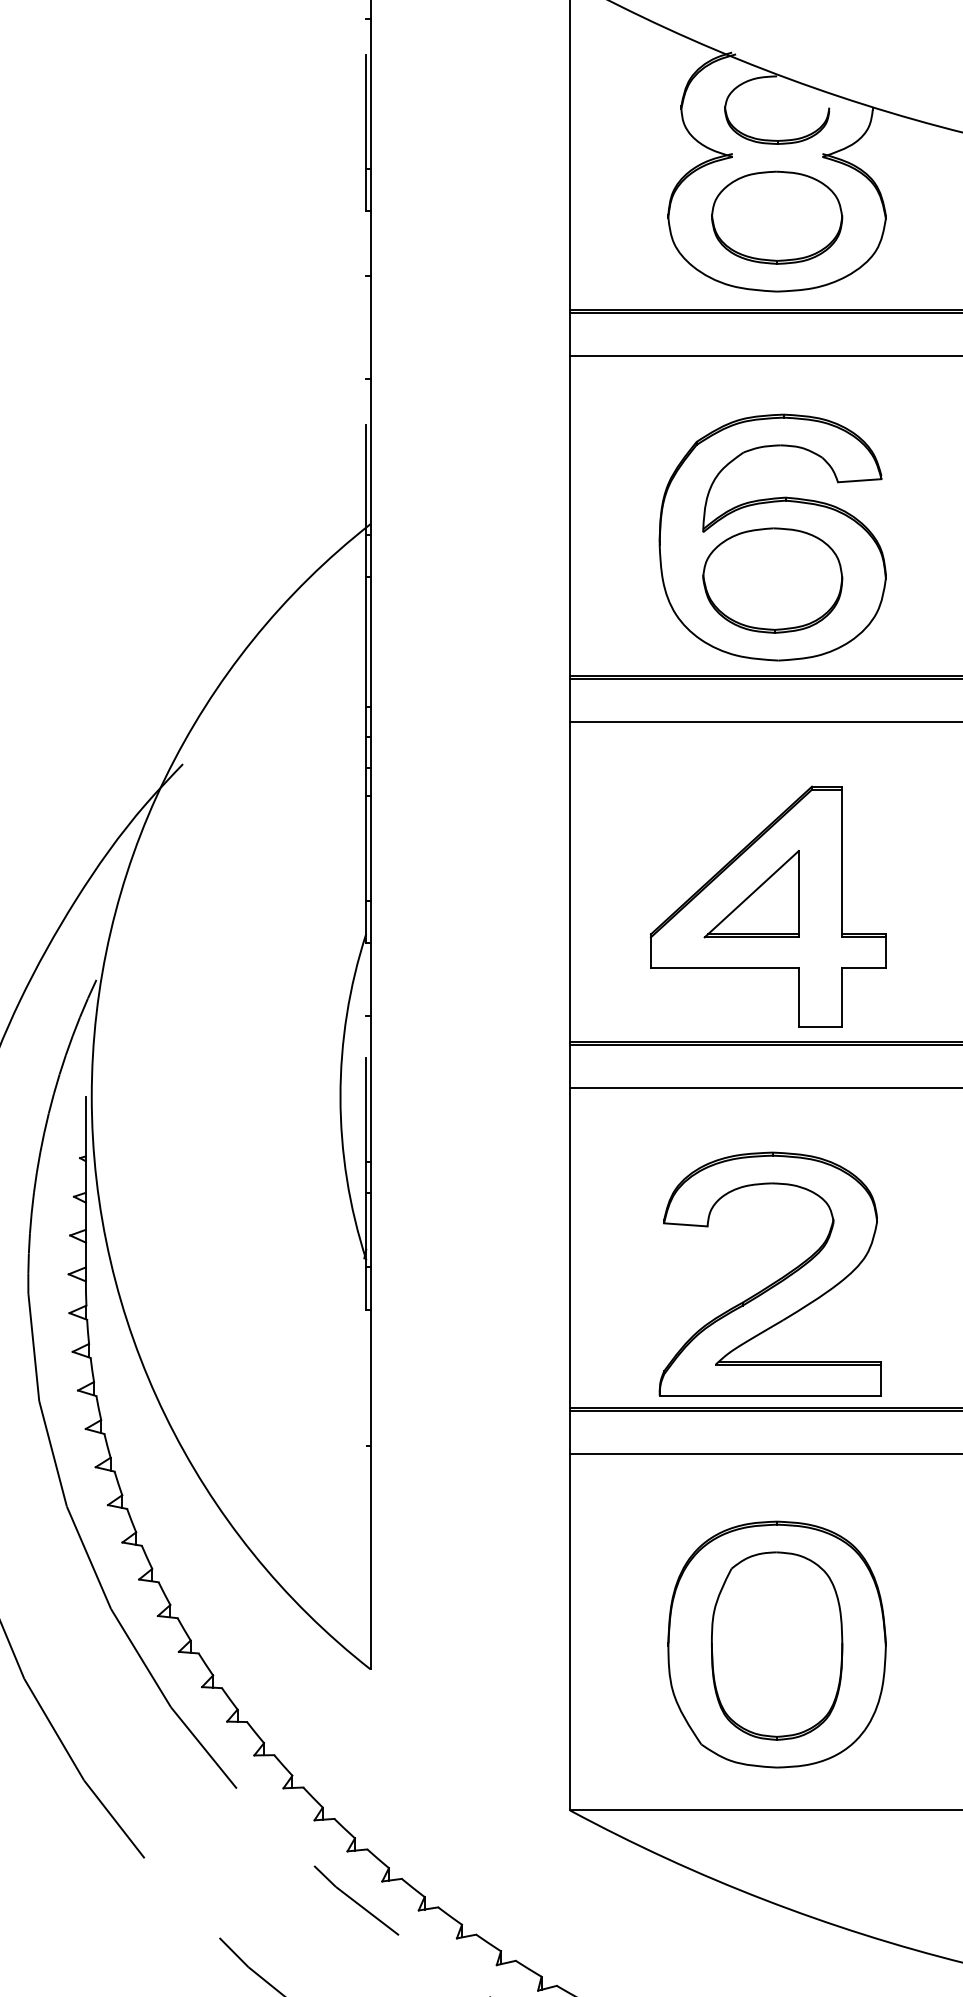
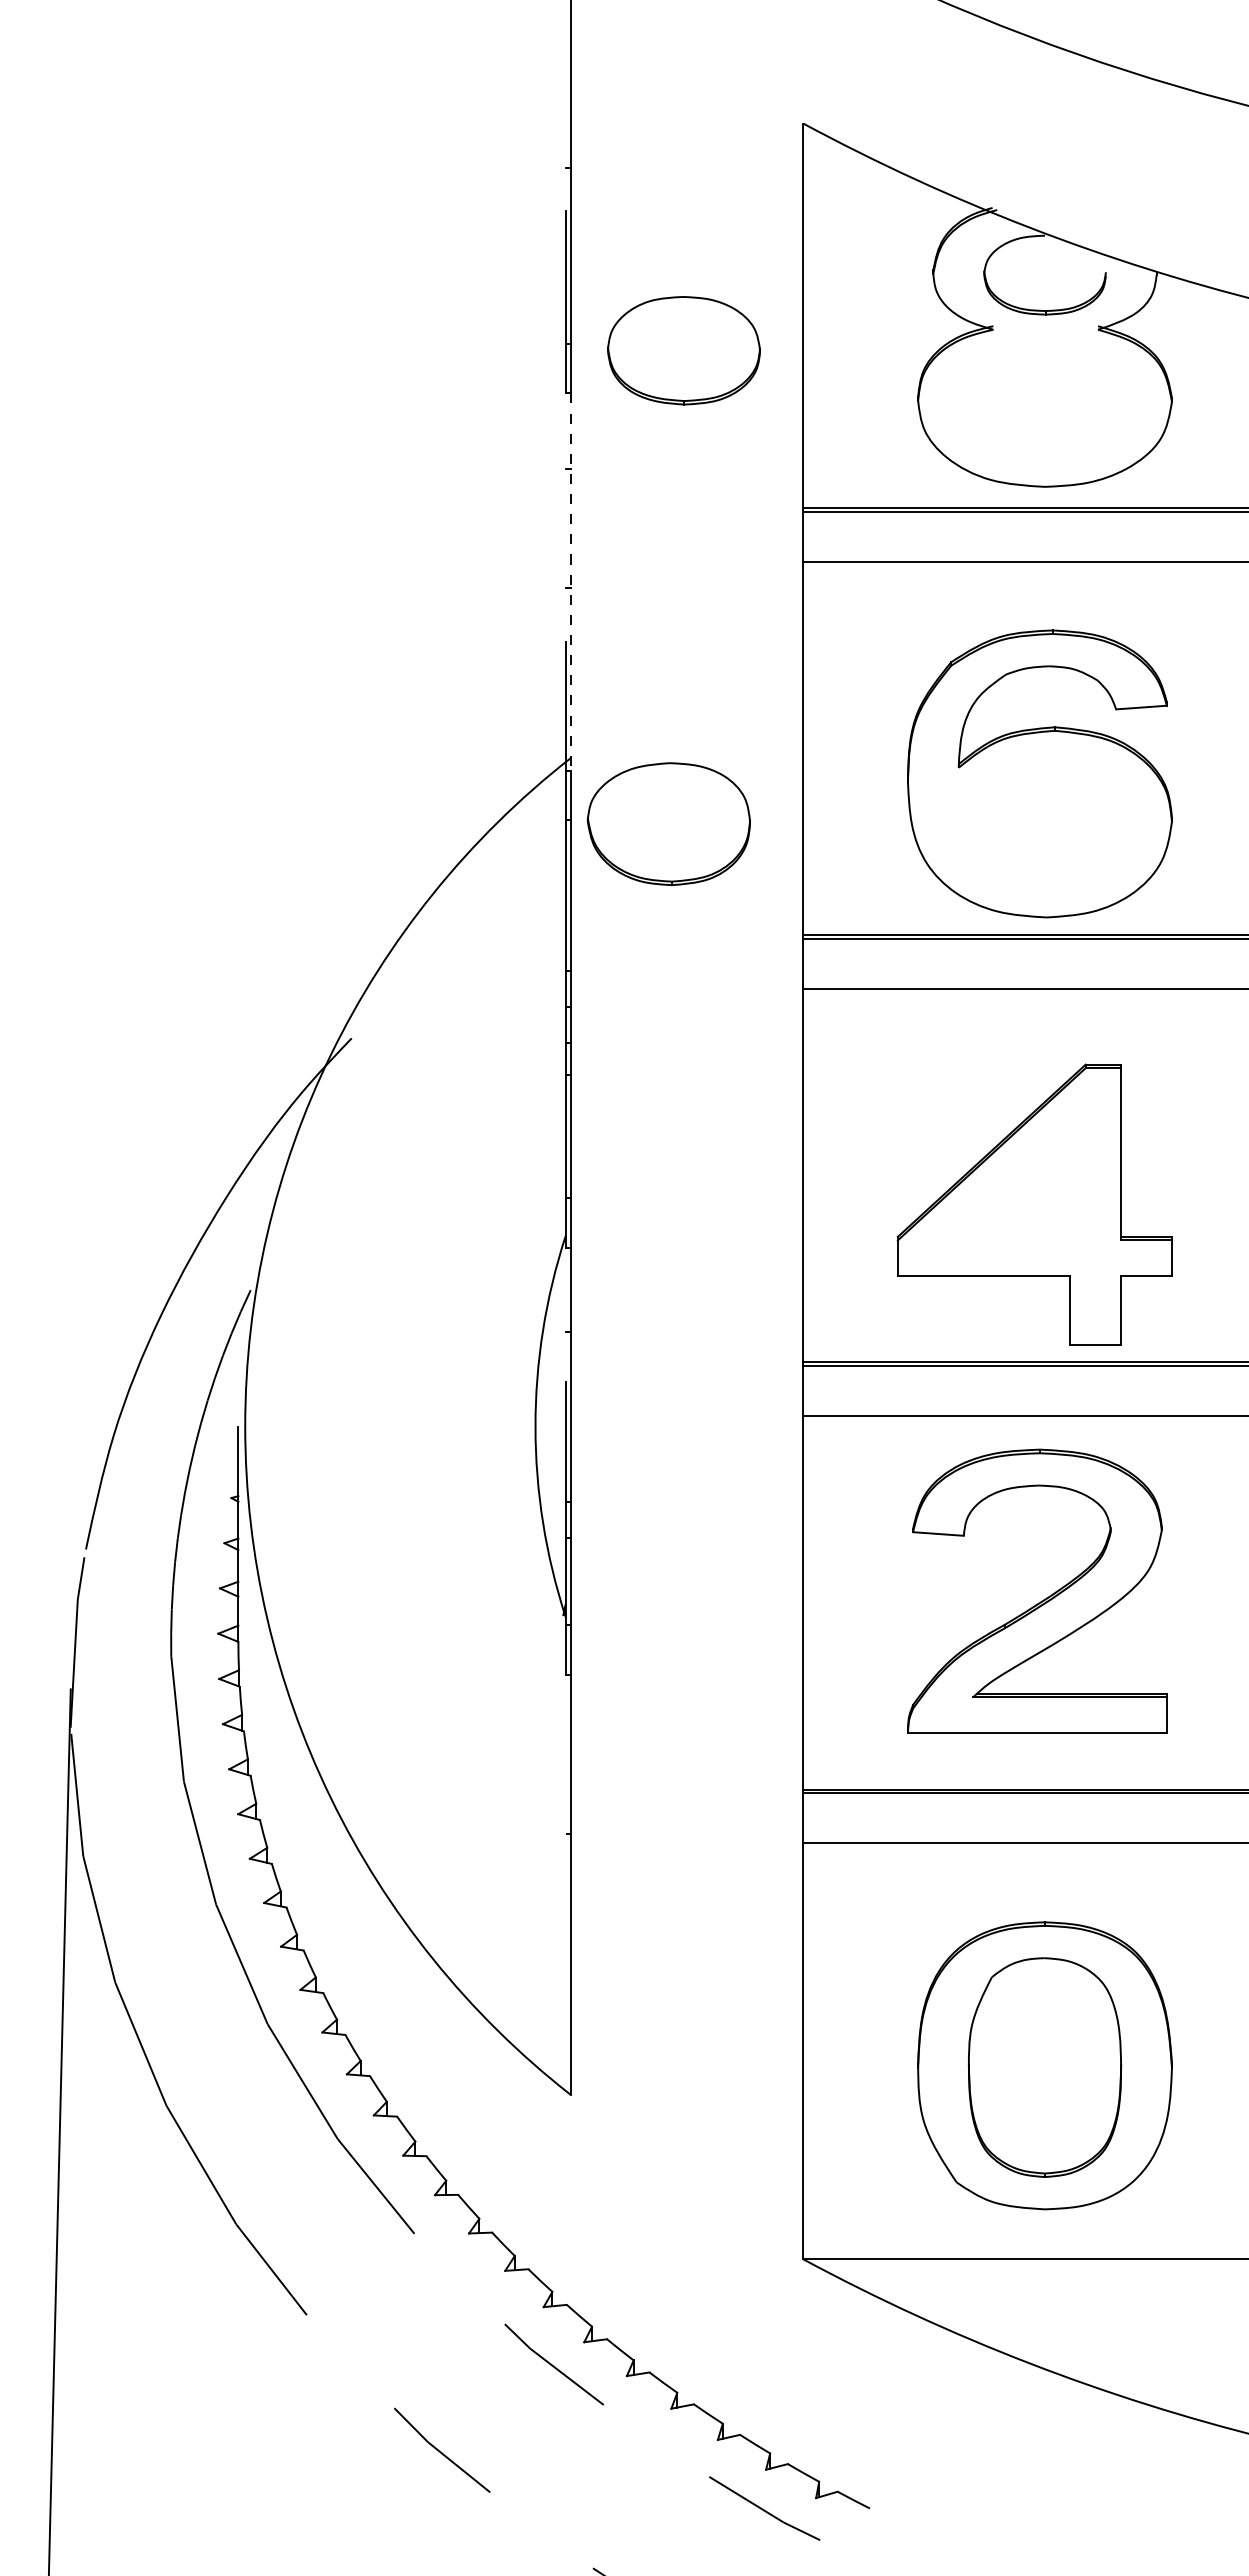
part: (776, 217) -> (683, 350), moved
line: (370, 372) -> (570, 581), solid -> dashed
part: (772, 580) -> (668, 823), moved
part: (751, 893) -> (1015, 1189), removed
part: (774, 1281) -> (1041, 1600), moved

